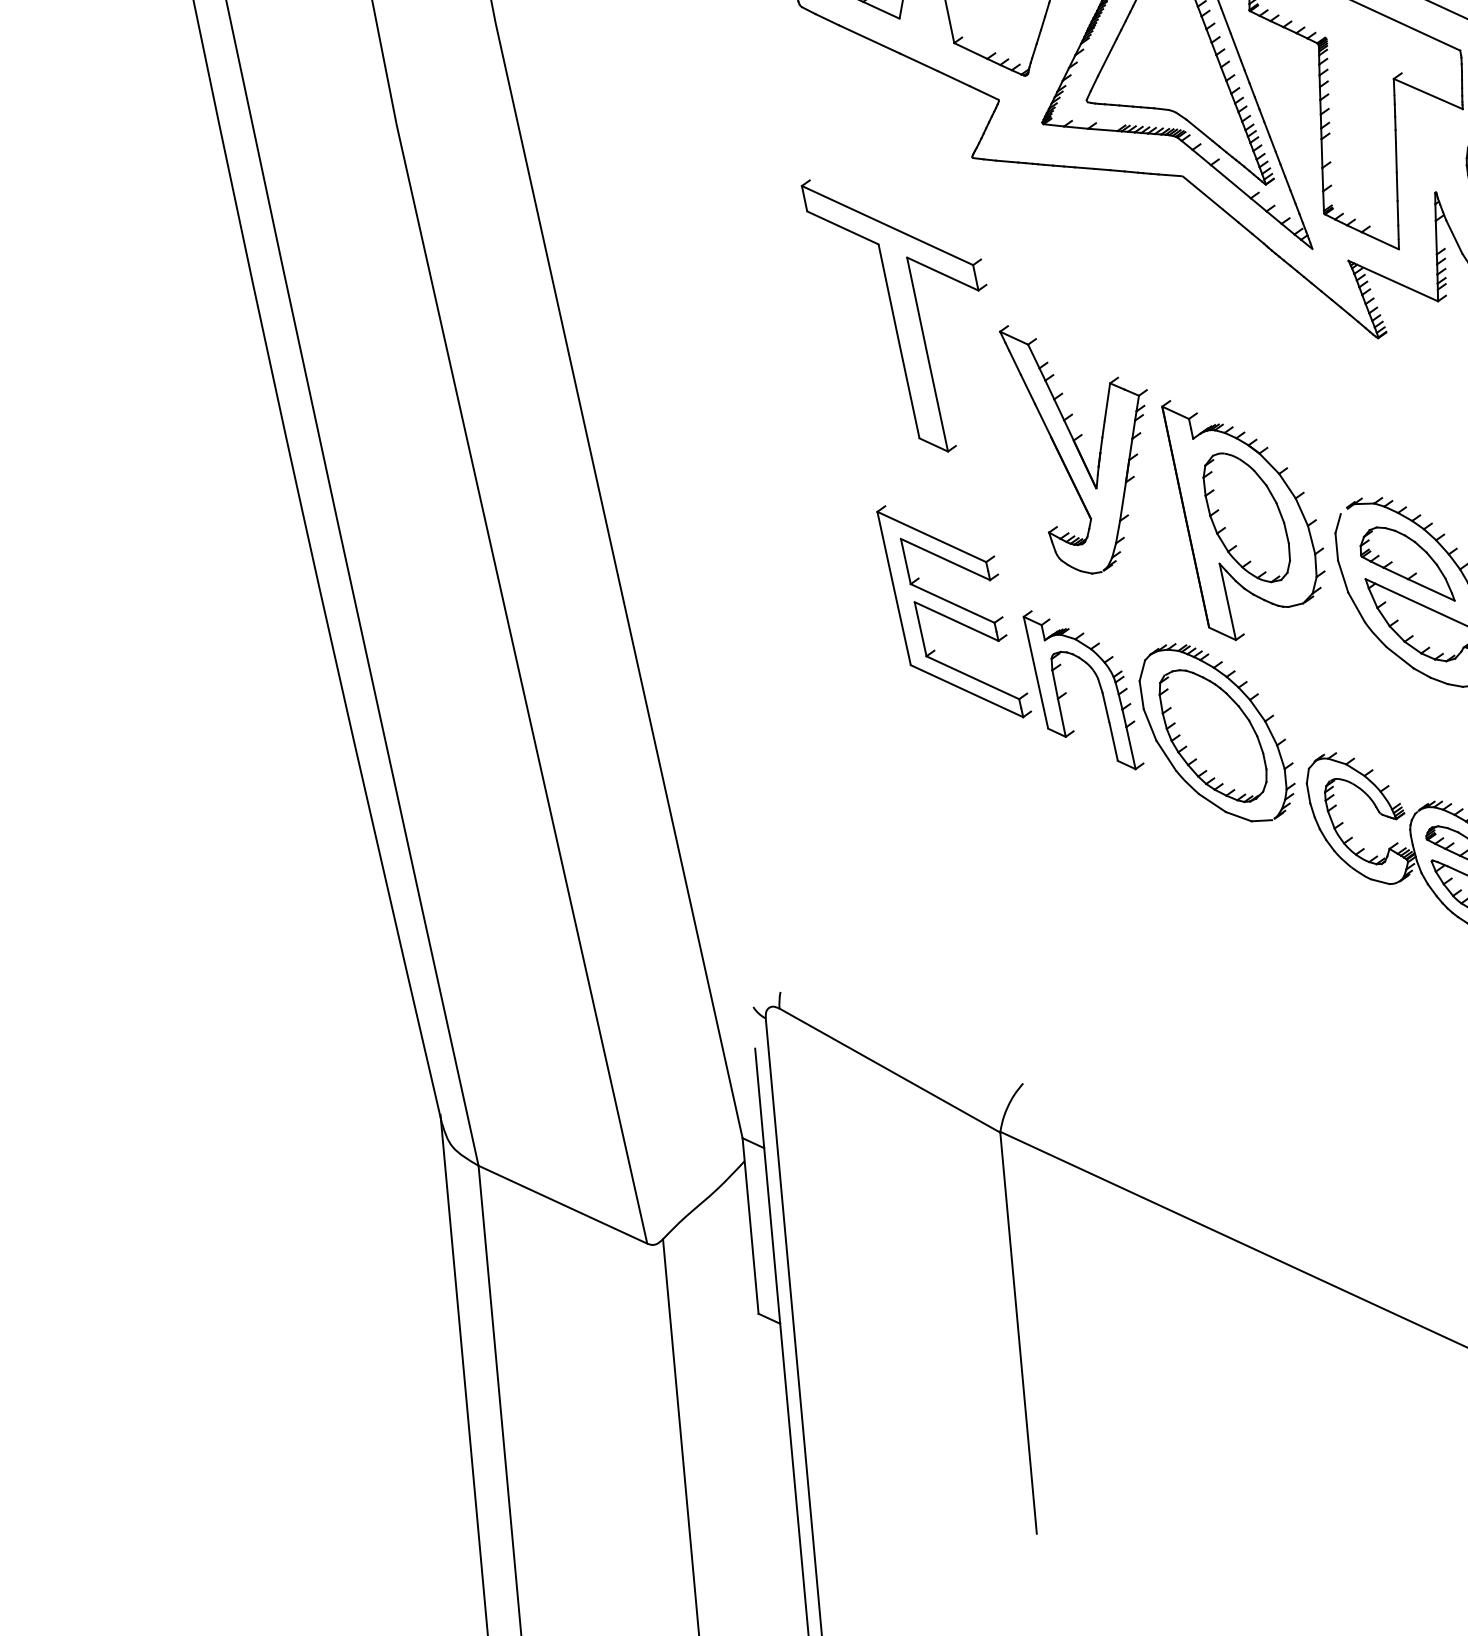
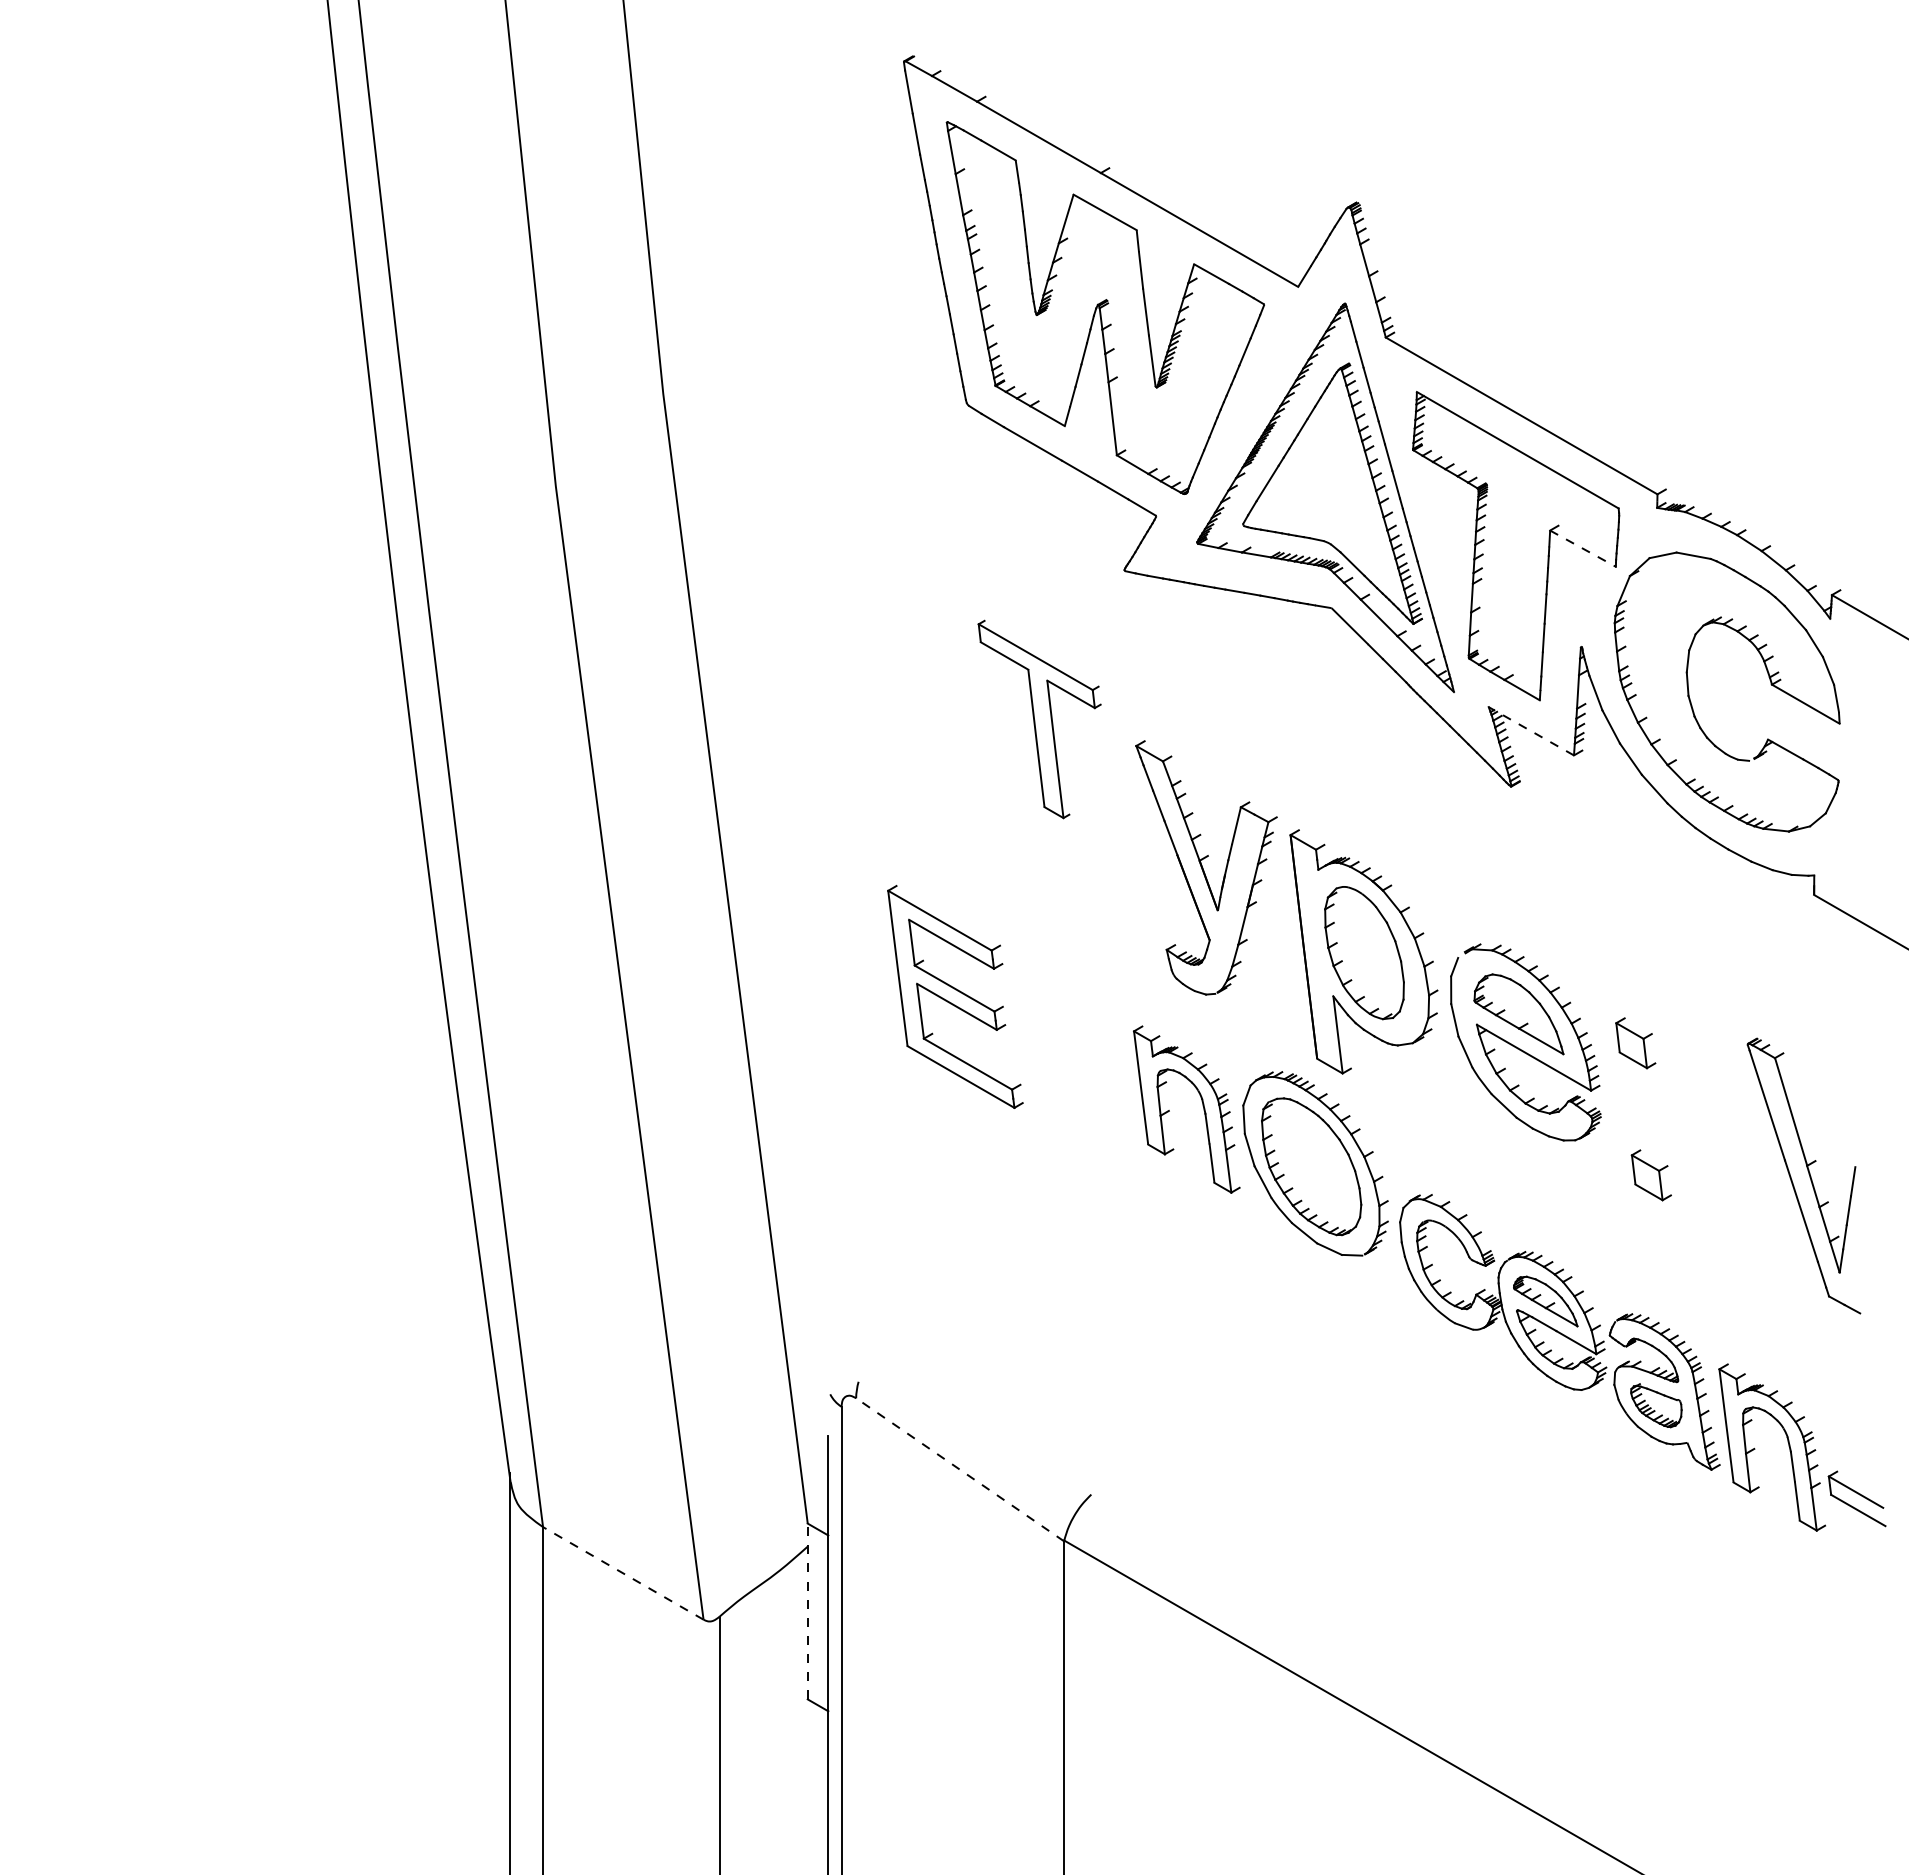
line: (1428, 93) -> (1583, 548), solid -> dashed
line: (1392, 281) -> (1530, 731), solid -> dashed
part: (900, 314) -> (1039, 719), size x0.7
part: (954, 611) -> (955, 996), moved
line: (889, 1070) -> (959, 1469), solid -> dashed
line: (563, 1204) -> (623, 1573), solid -> dashed
line: (750, 1226) -> (807, 1611), solid -> dashed

